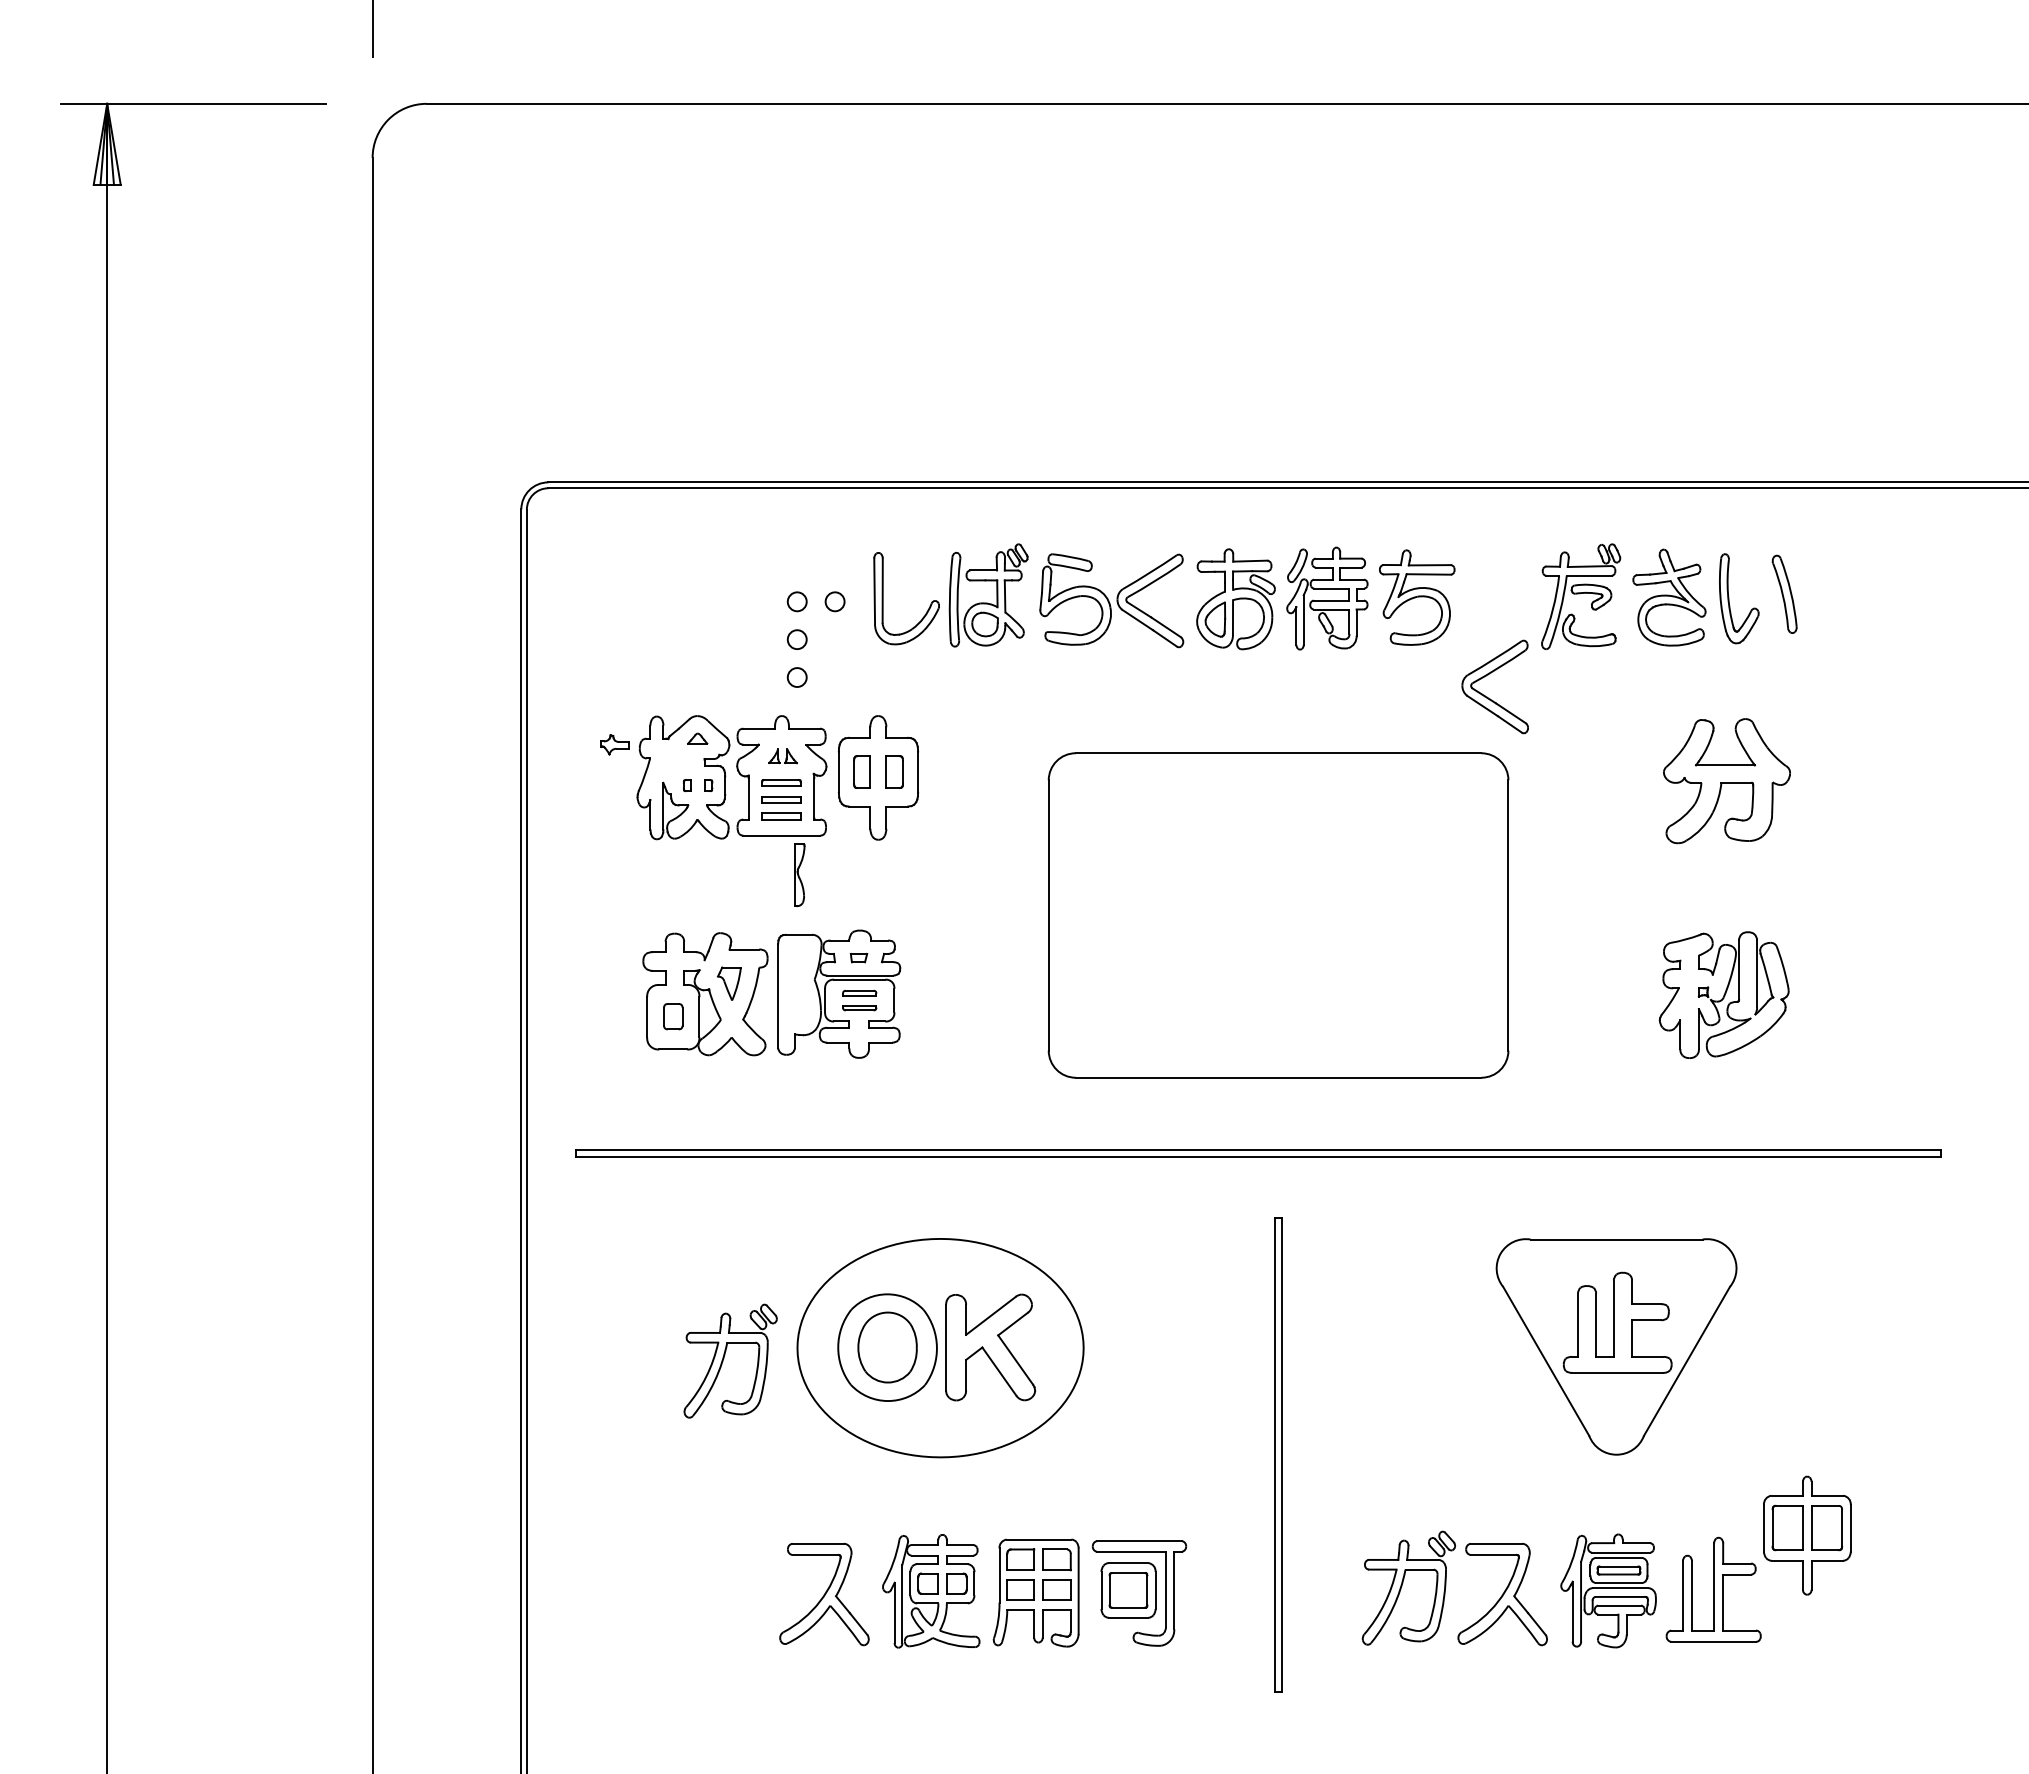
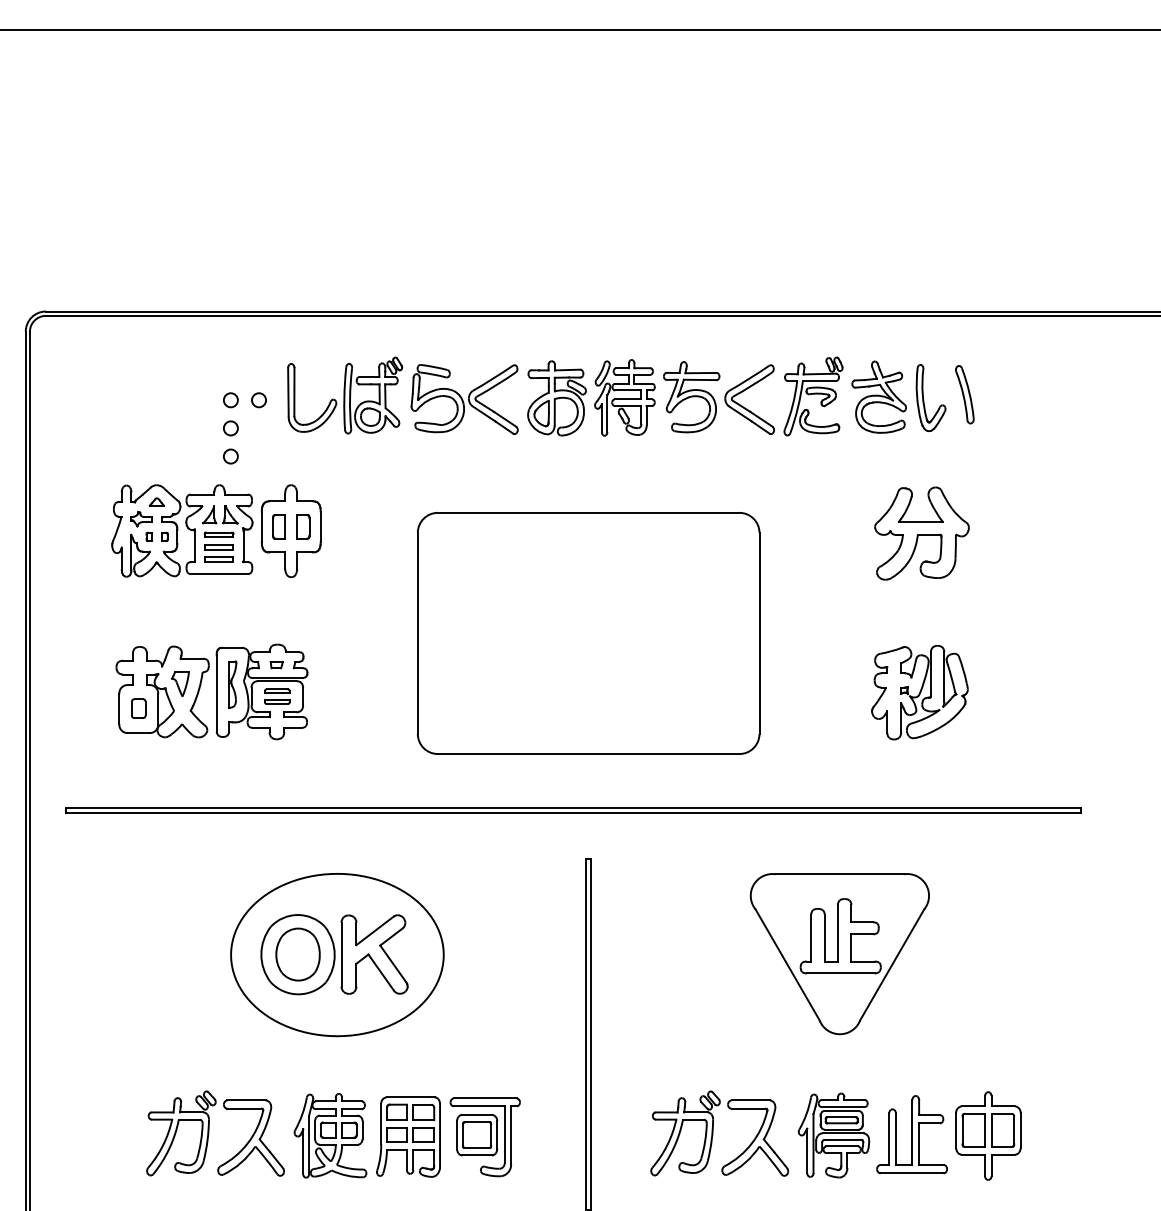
part: (1487, 696) -> (743, 406), moved
part: (614, 744) -> (141, 518), moved
part: (782, 756) -> (219, 515), size x1.67
part: (799, 875) -> (232, 684), moved
part: (724, 1358) -> (176, 1131), moved
part: (1807, 1535) -> (988, 1135), moved

